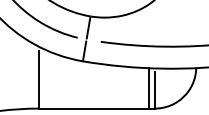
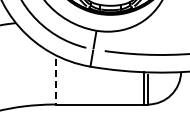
line: (39, 79) -> (55, 81), solid -> dashed

